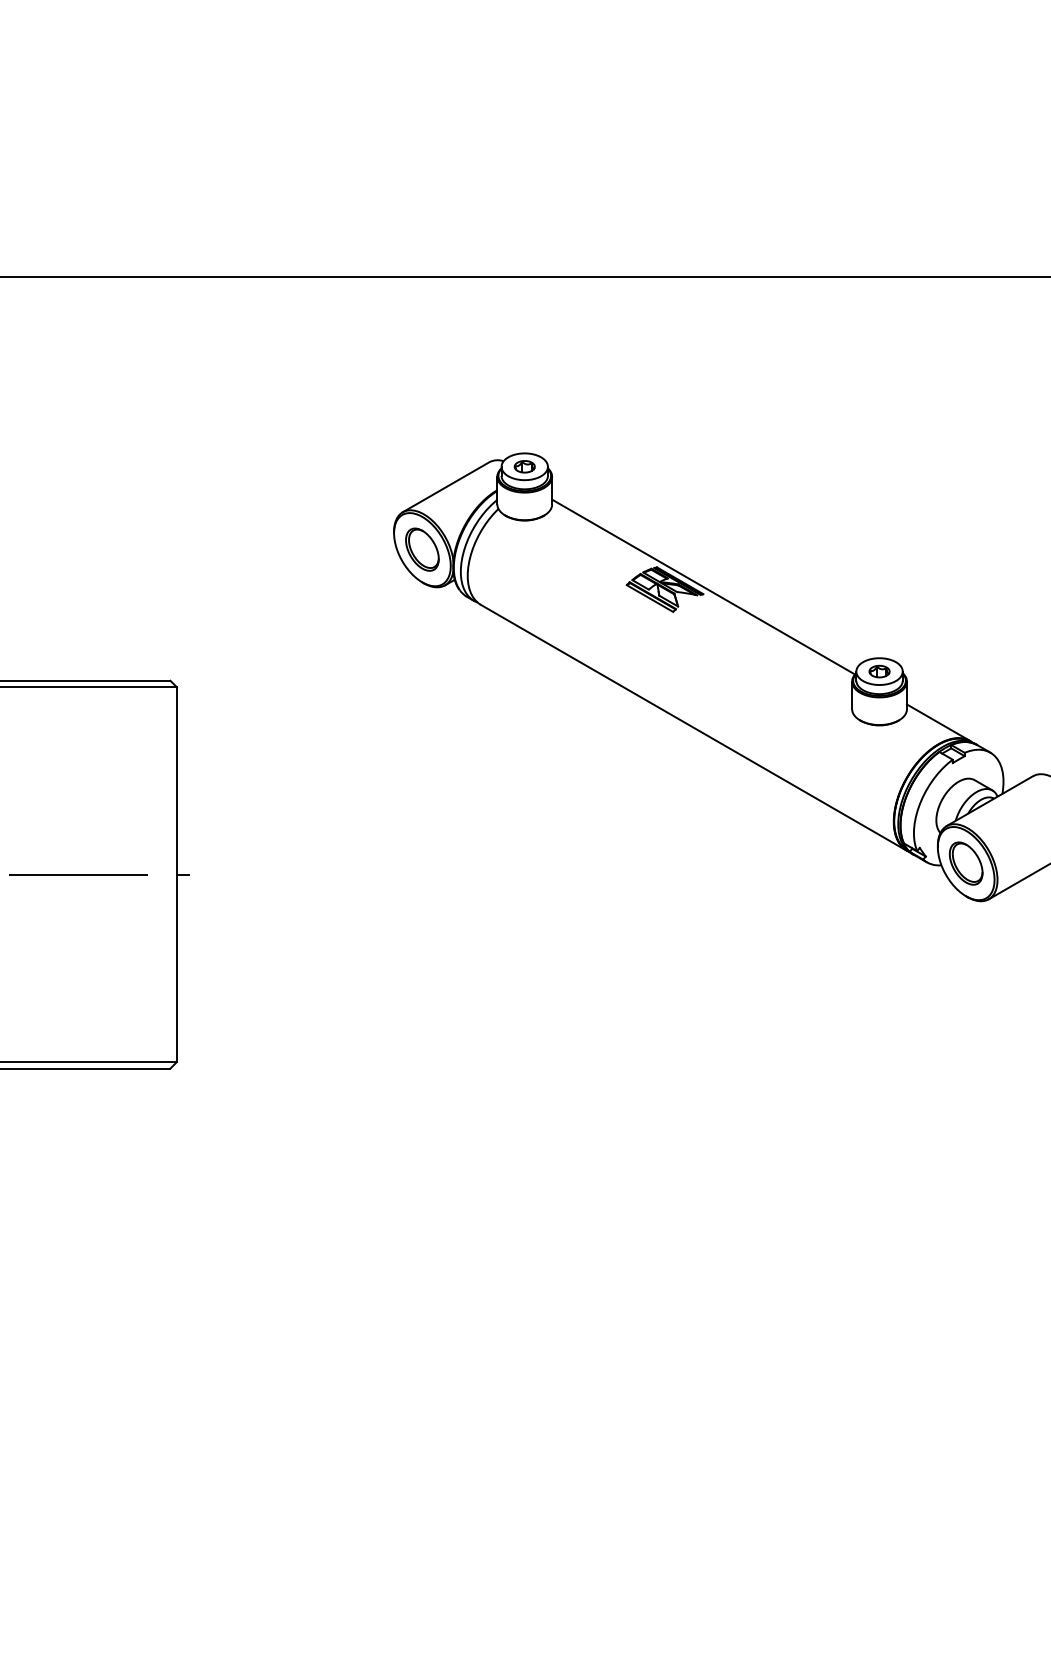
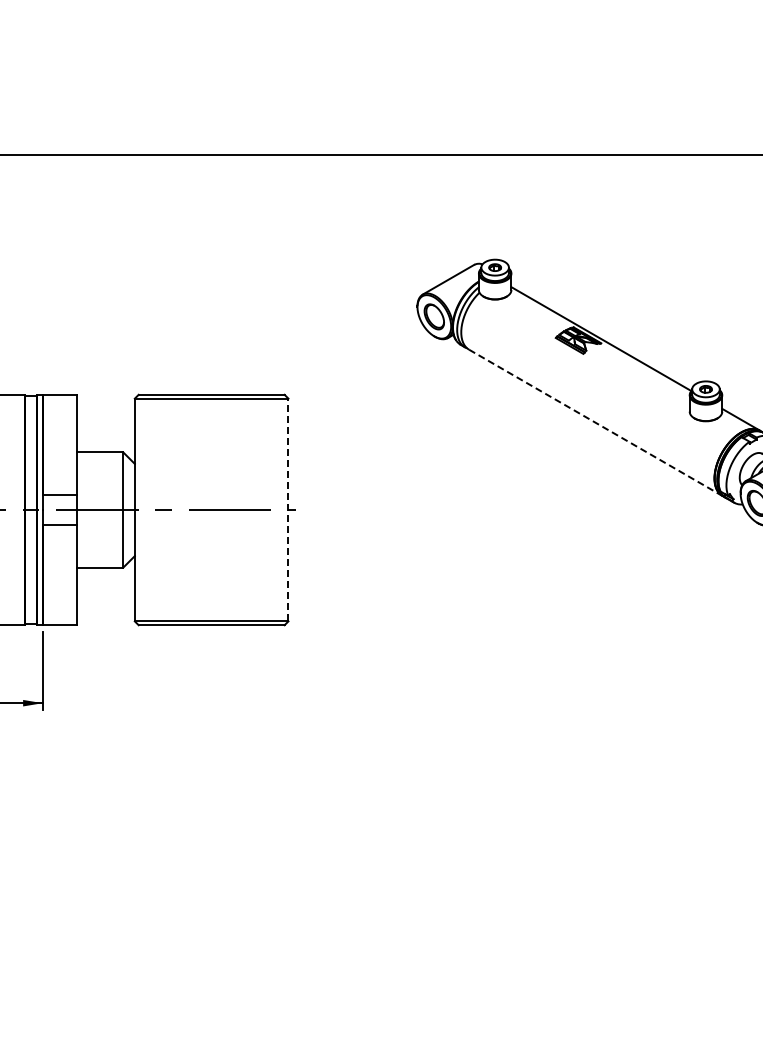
line: (695, 729) -> (596, 423), solid -> dashed
line: (176, 873) -> (288, 509), solid -> dashed

